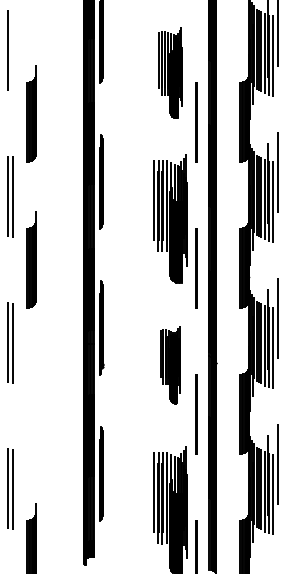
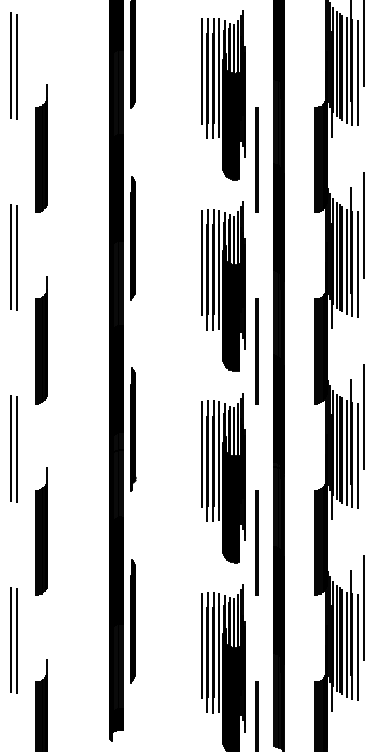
line: (12, 50) -> (16, 66), added
part: (170, 73) -> (223, 95), size x1.43
part: (170, 365) -> (223, 478), size x1.67
part: (31, 405) -> (41, 531), added

